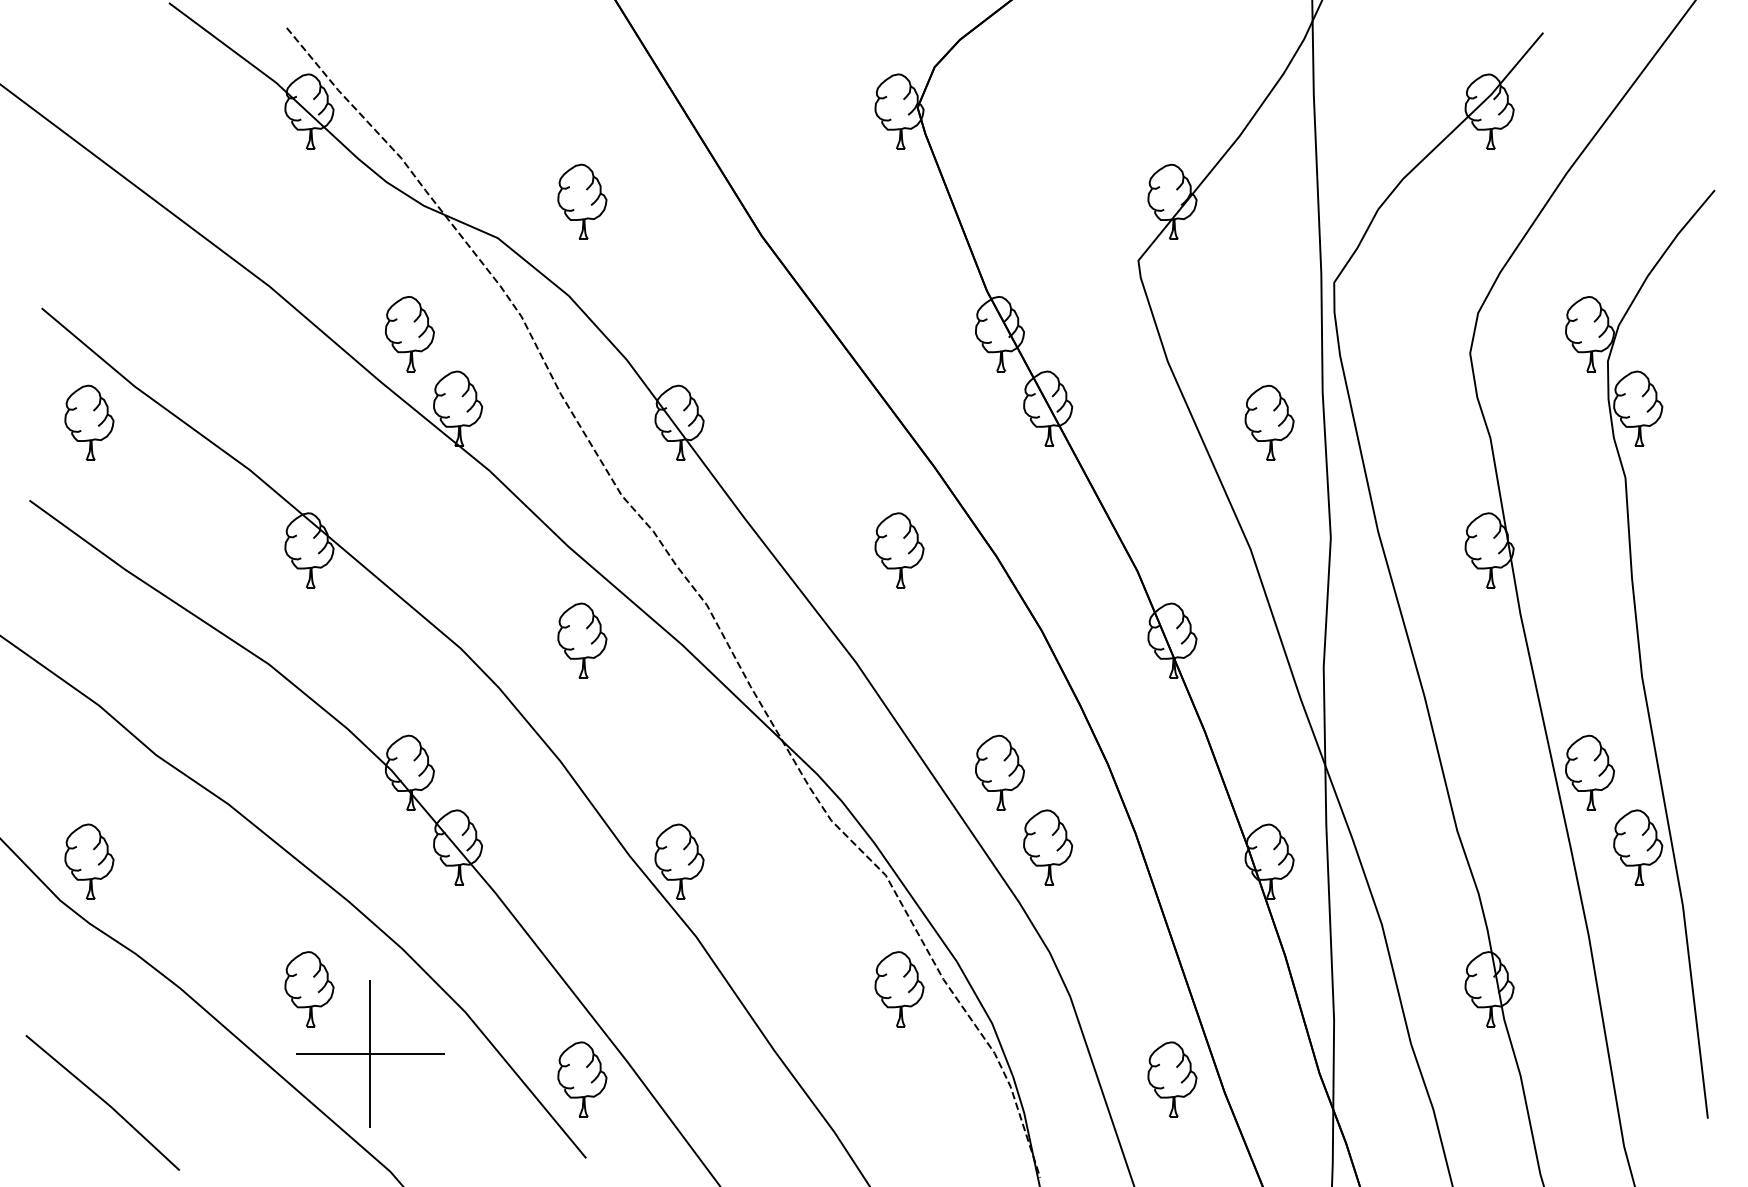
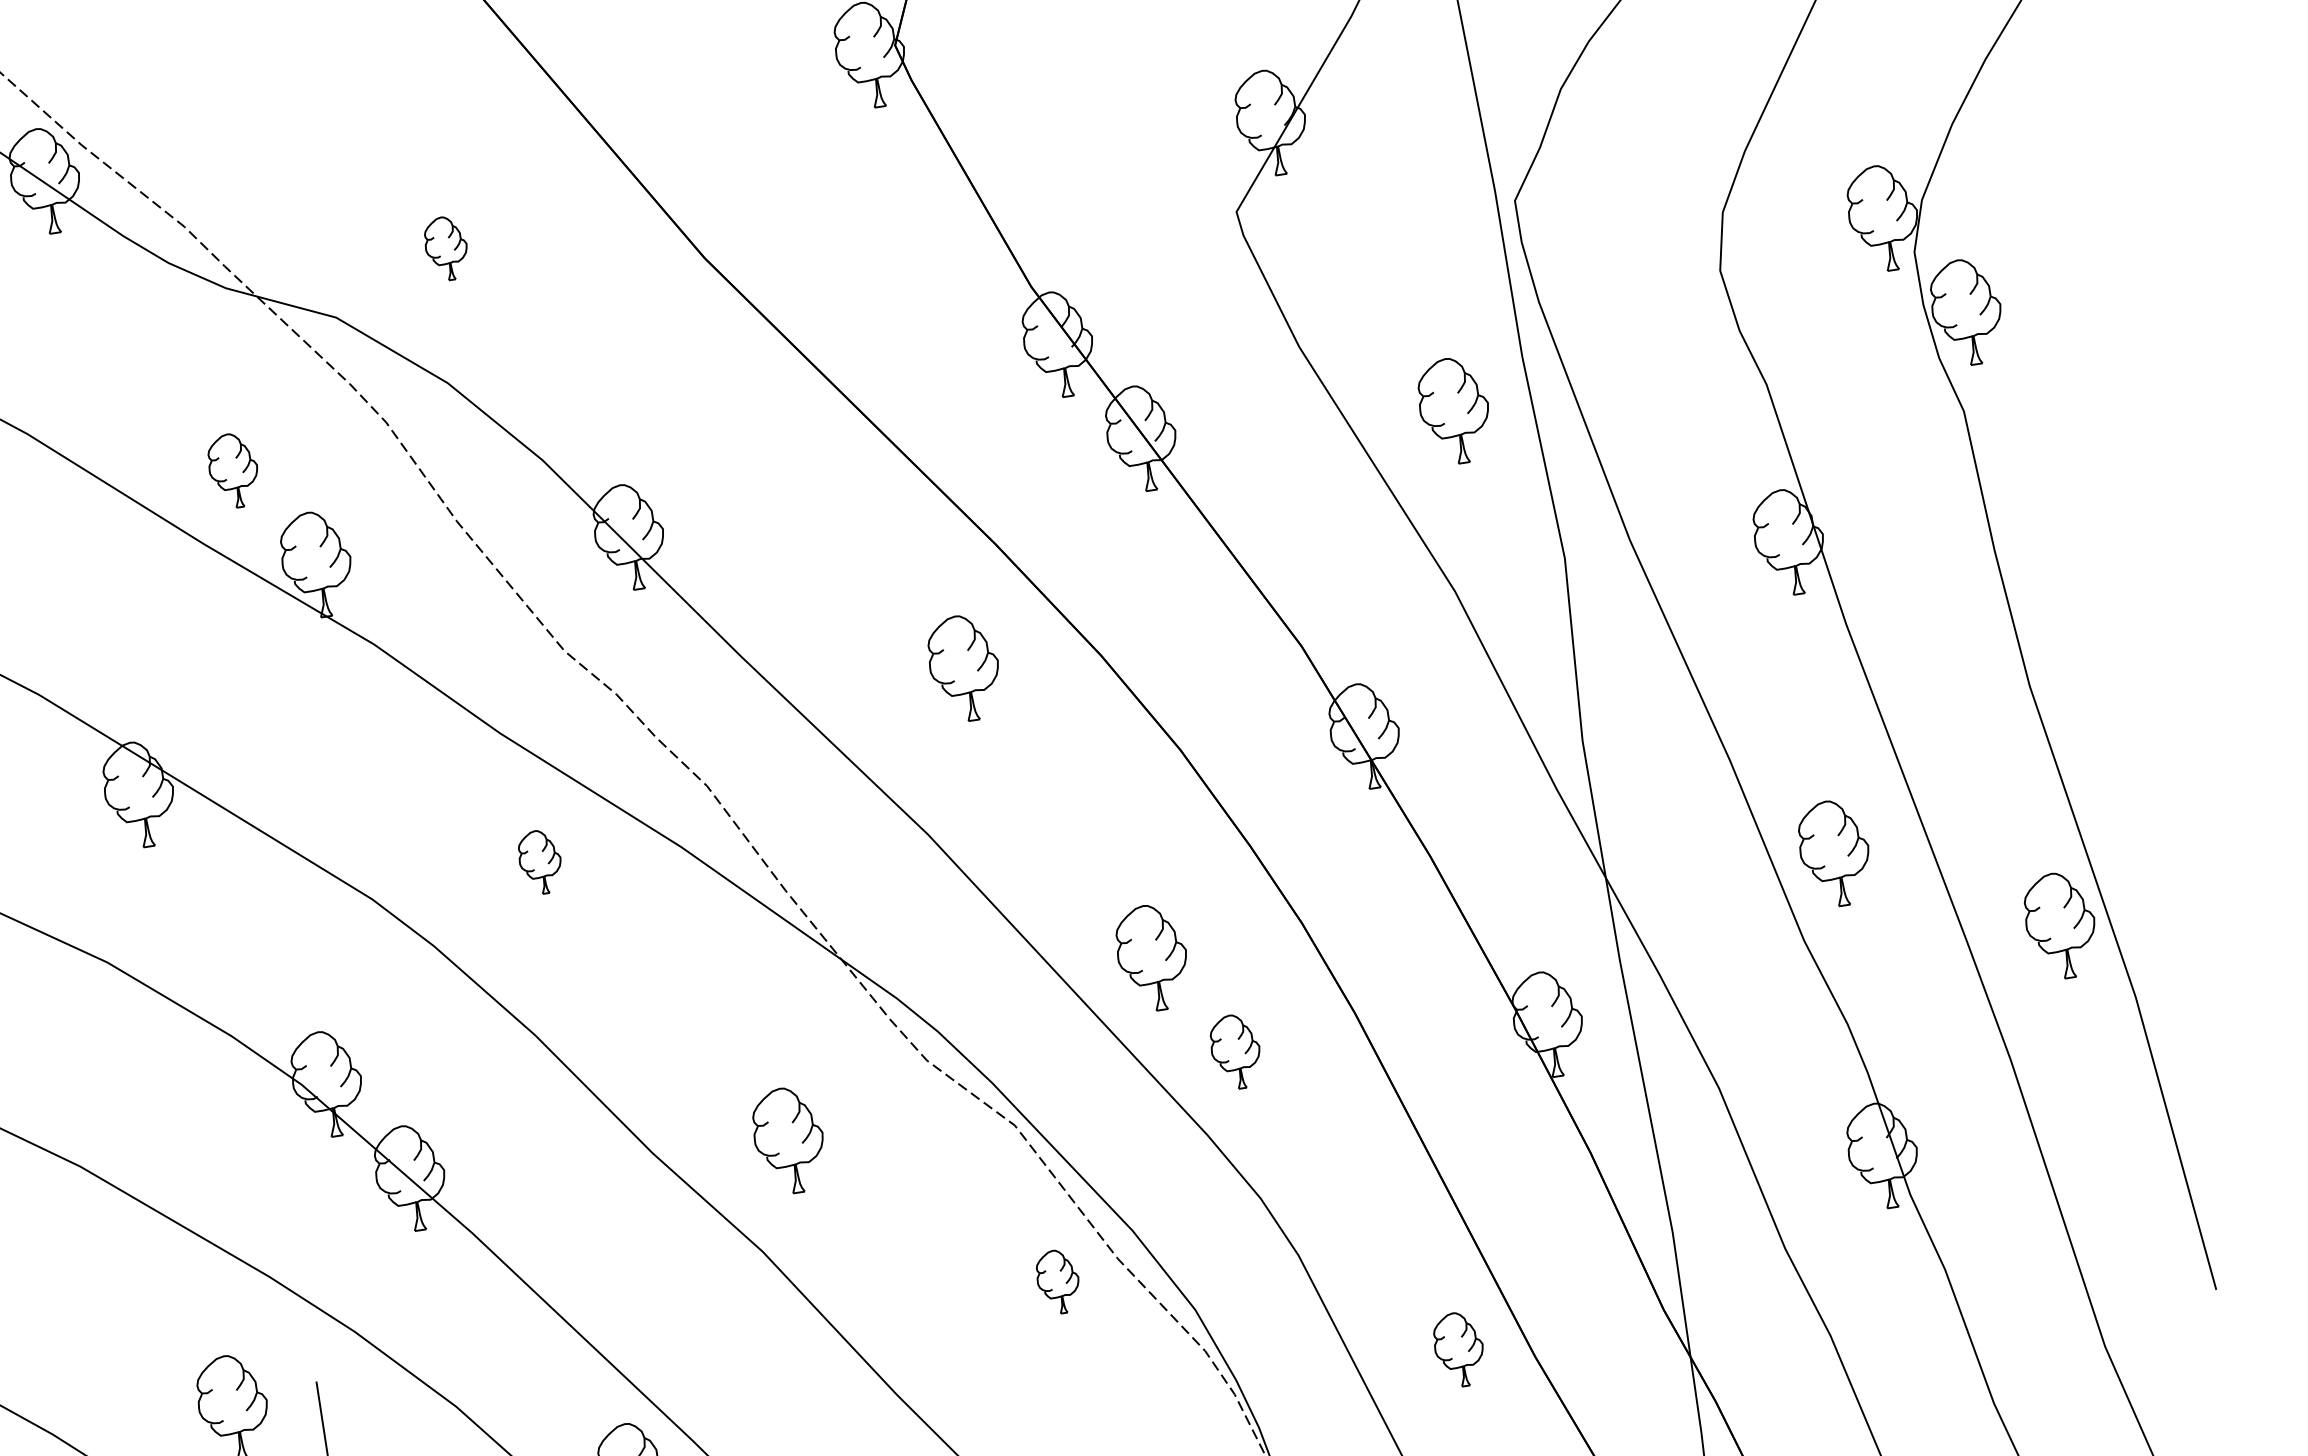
part: (582, 201) -> (446, 248), size x0.6
part: (409, 334) -> (233, 471), size x0.7
part: (582, 640) -> (540, 861), size x0.6
part: (1589, 772) -> (1834, 852), moved
part: (1048, 847) -> (1236, 1051), size x0.7
part: (679, 861) -> (789, 1140), moved
part: (899, 989) -> (1058, 1282), size x0.6
part: (1172, 1079) -> (1459, 1349), size x0.7

